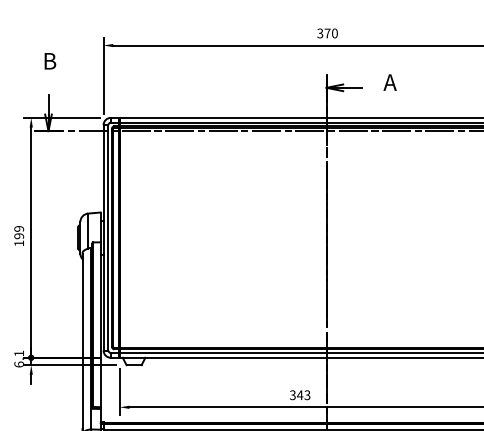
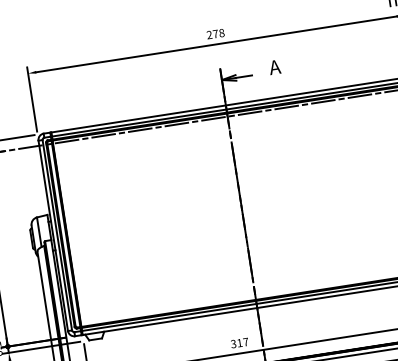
text: (327, 33) -> (215, 34), 370 -> 278
text: (303, 395) -> (242, 342), 343 -> 317

